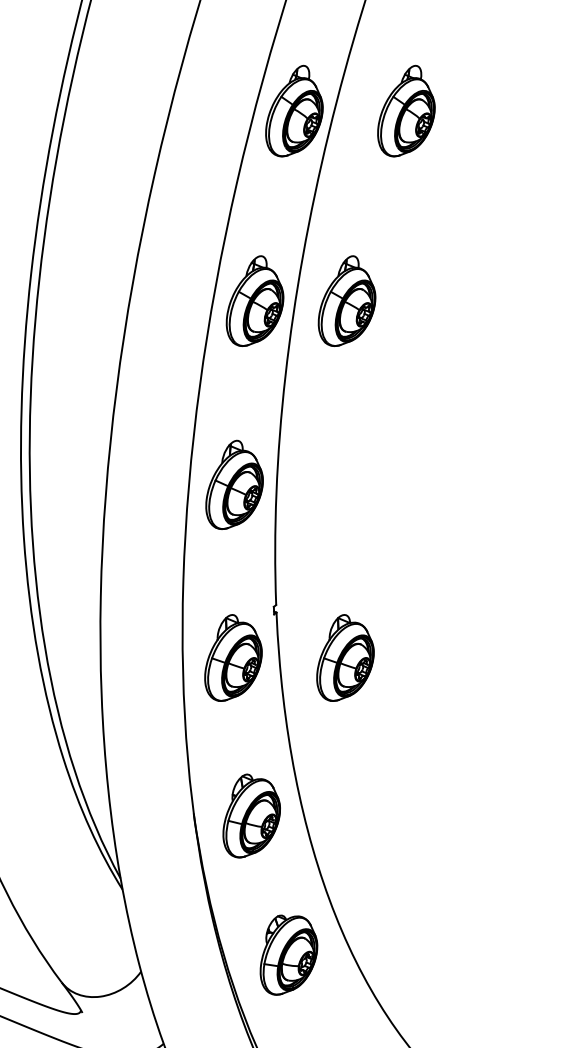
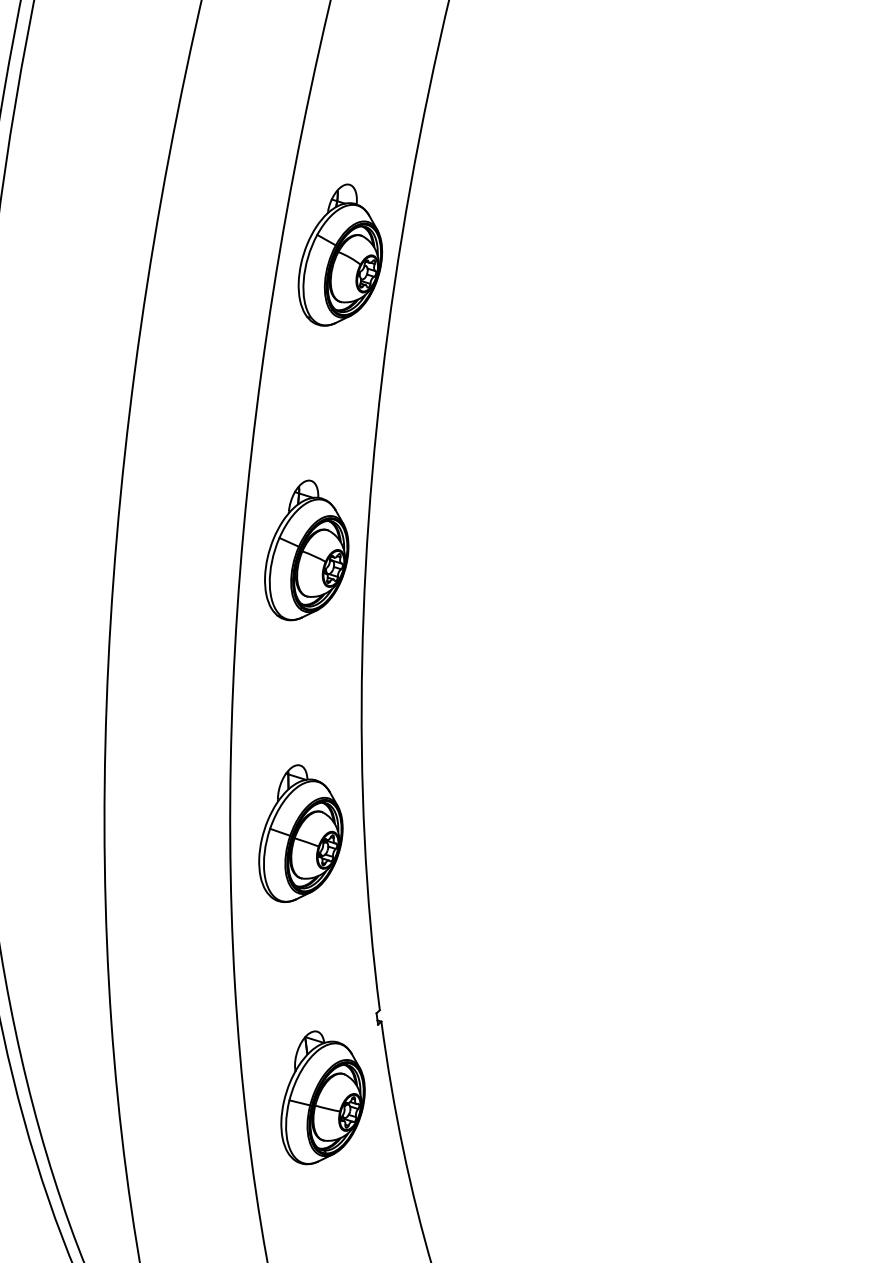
part: (406, 110) -> (509, 238), removed
part: (346, 300) -> (444, 536), removed
part: (345, 657) -> (492, 1080), removed

